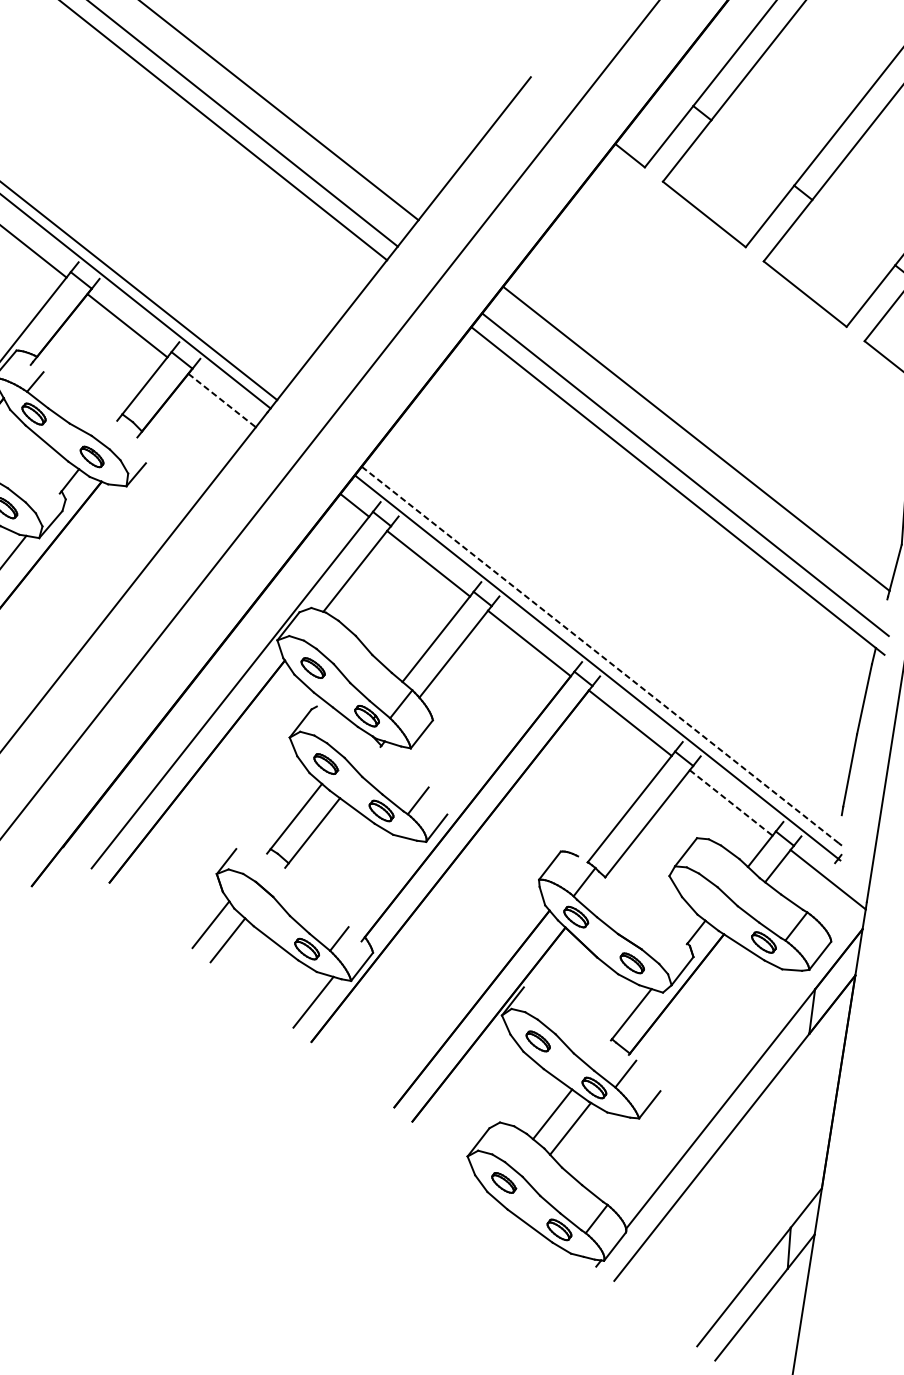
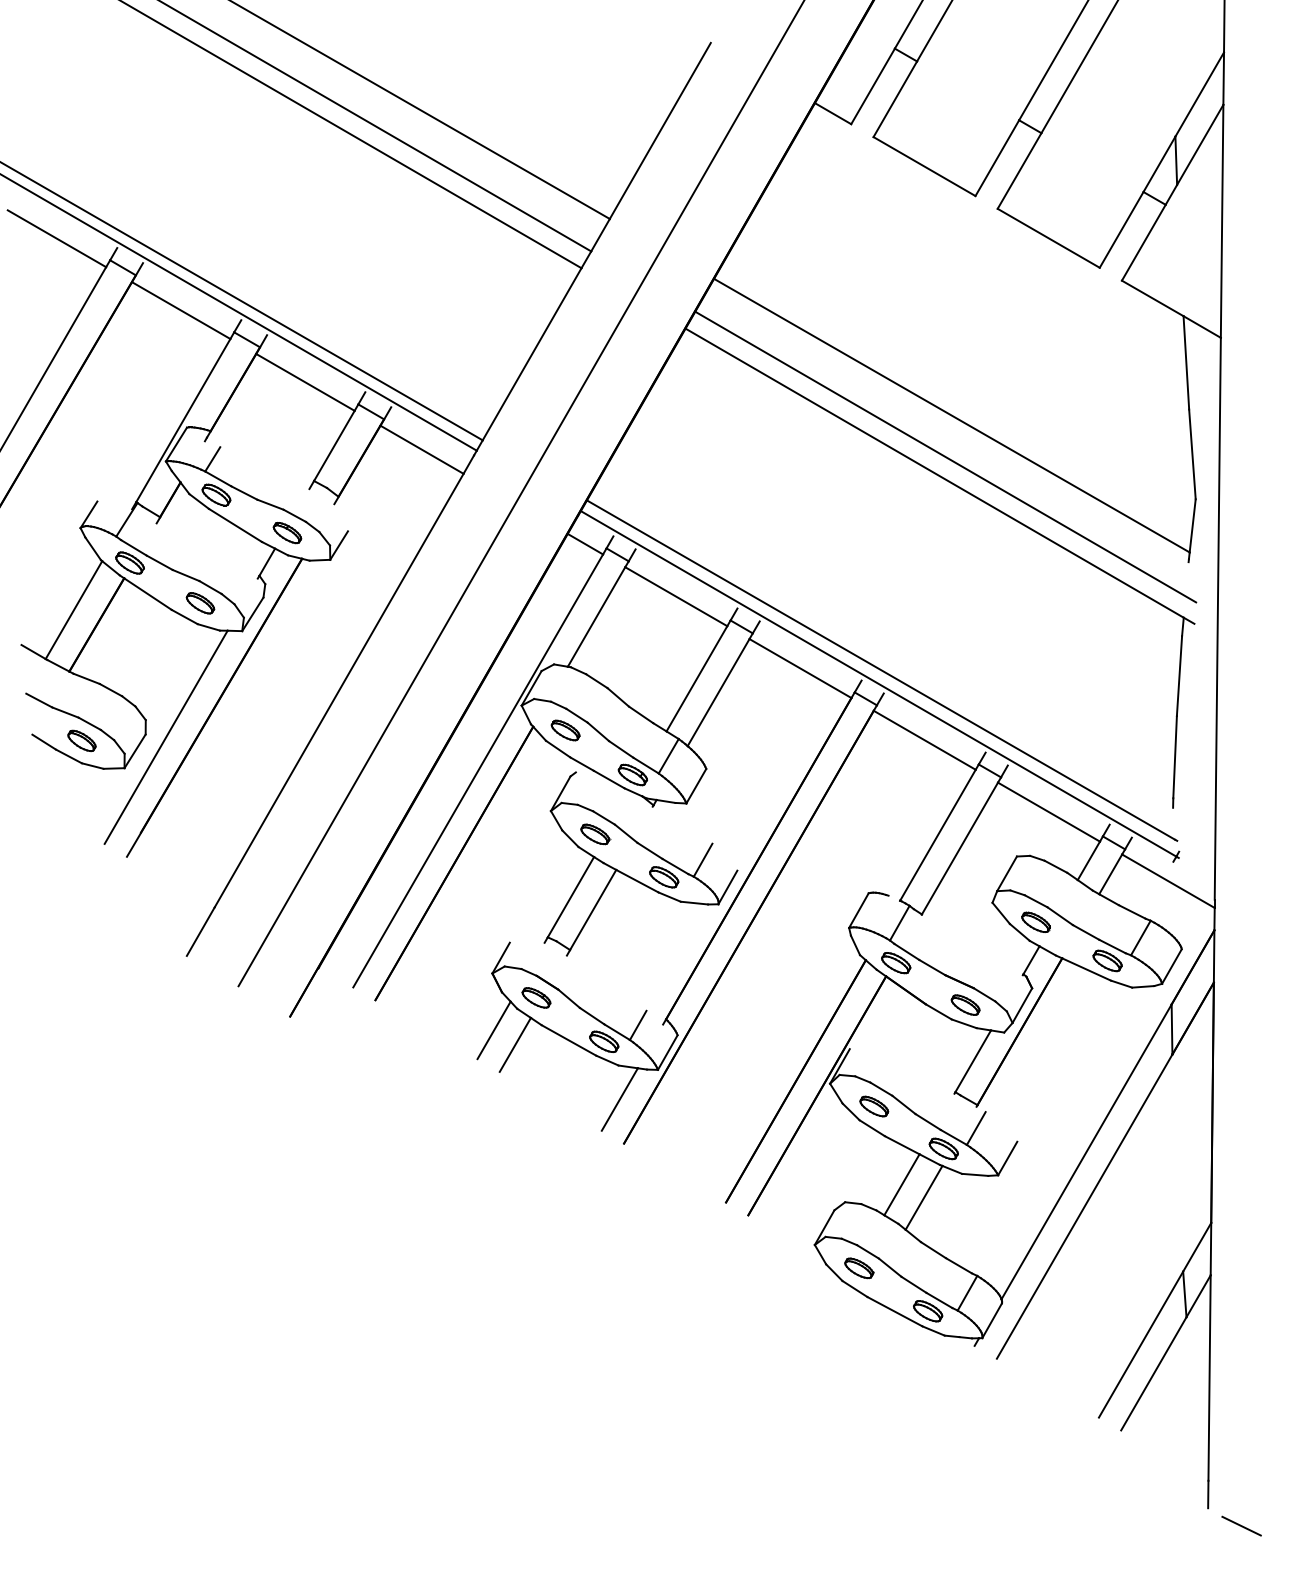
line: (222, 400) -> (422, 449), dashed -> solid
line: (601, 655) -> (881, 670), dashed -> solid
line: (731, 803) -> (1049, 812), dashed -> solid
part: (705, 898) -> (1035, 921), added
part: (252, 901) -> (536, 997), added

